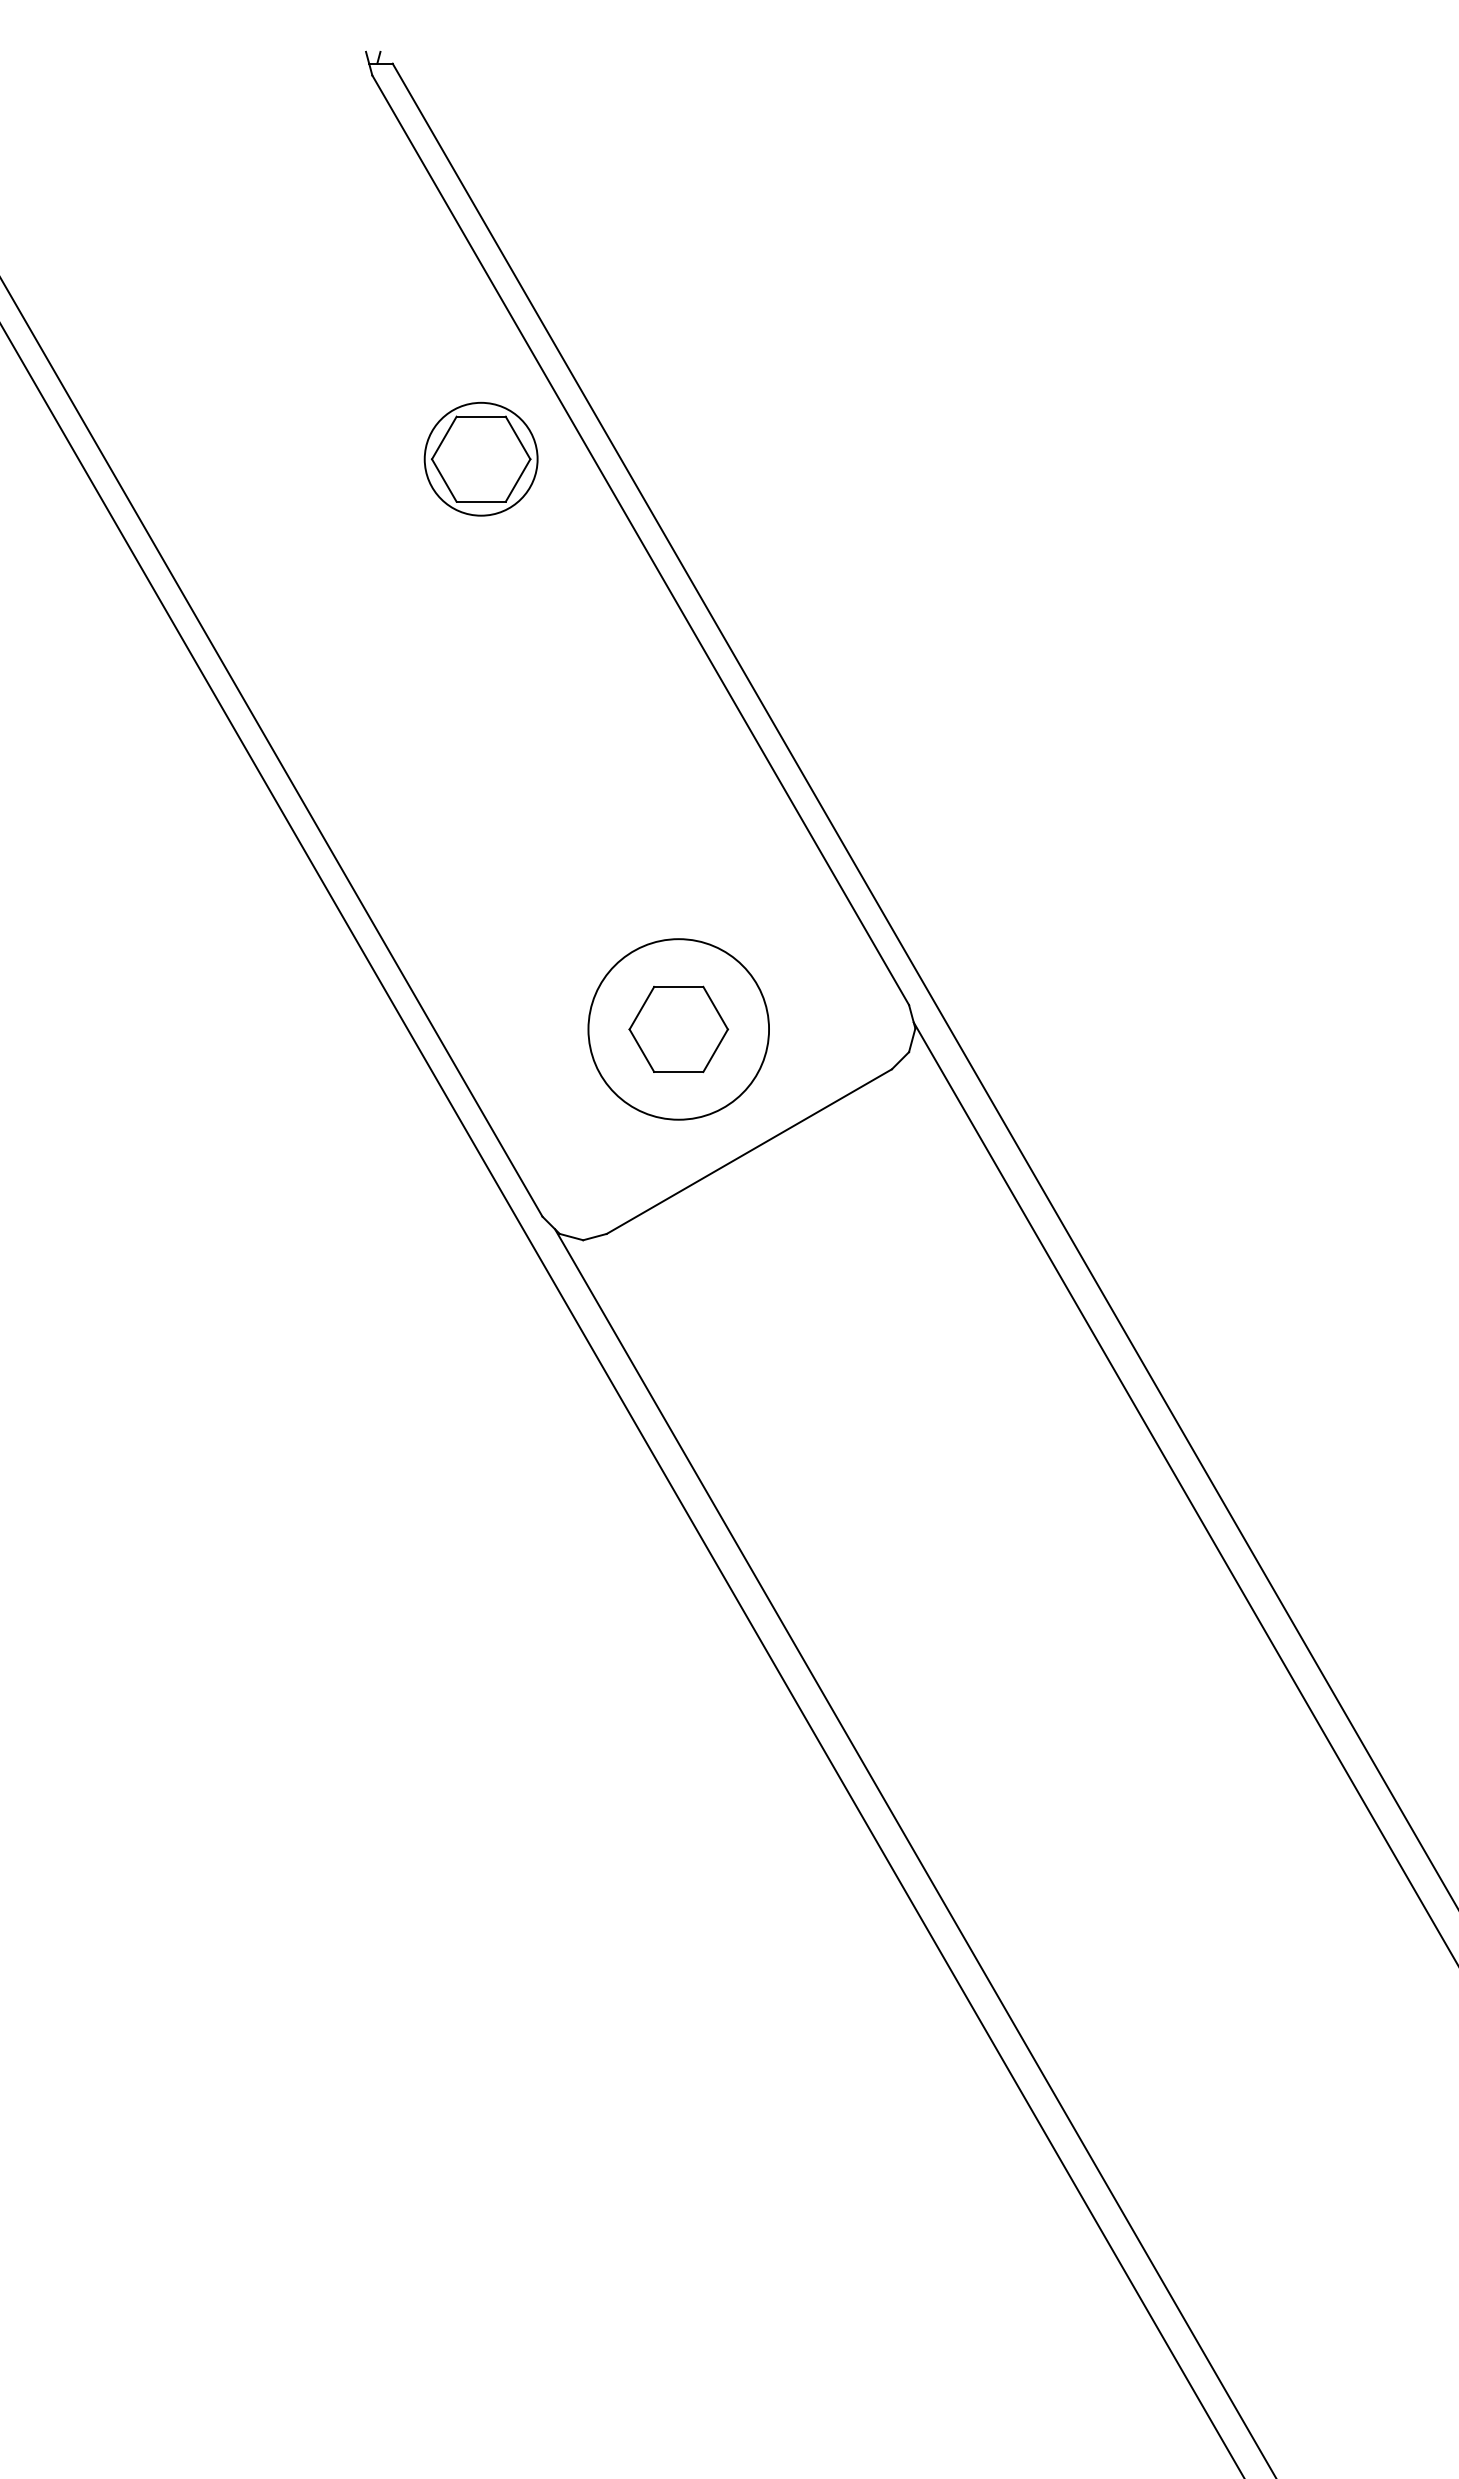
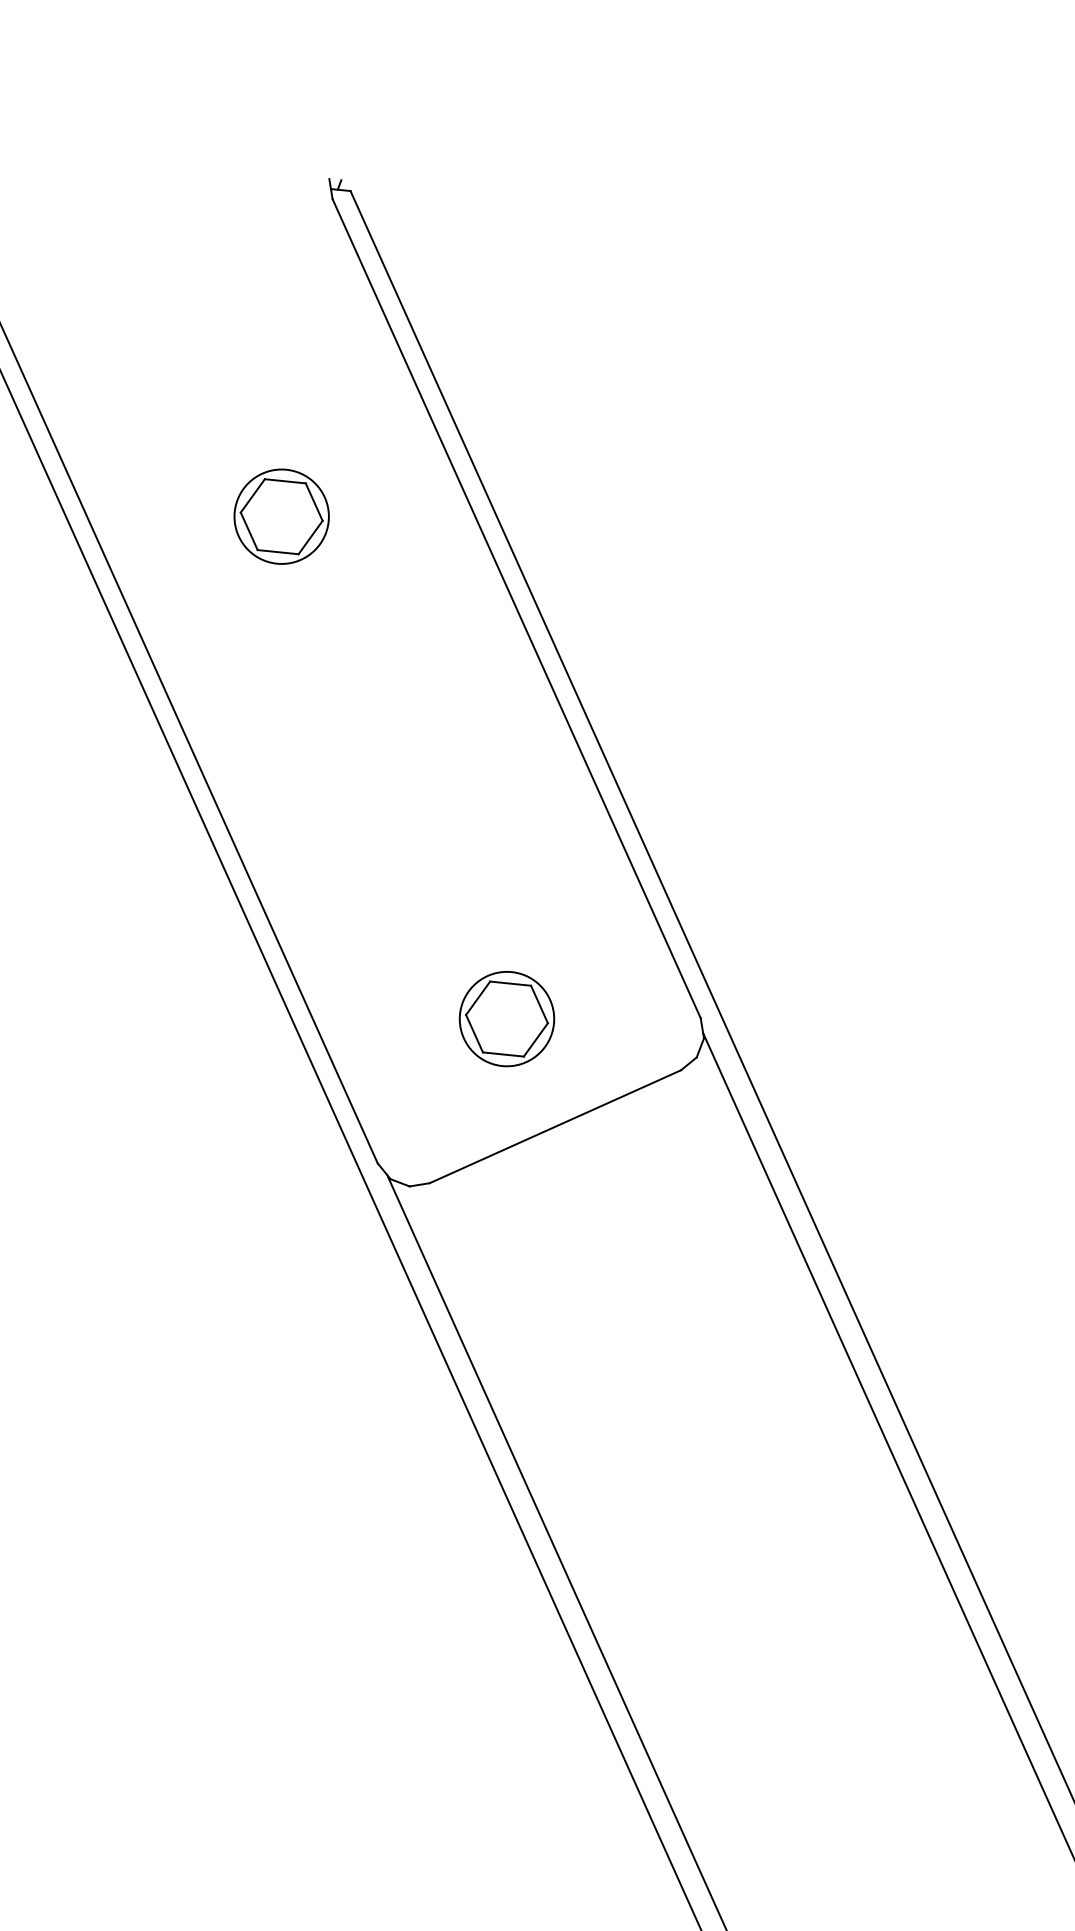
part: (480, 458) -> (281, 516), moved
circle: (678, 1029) -> (506, 1019), size x0.62

